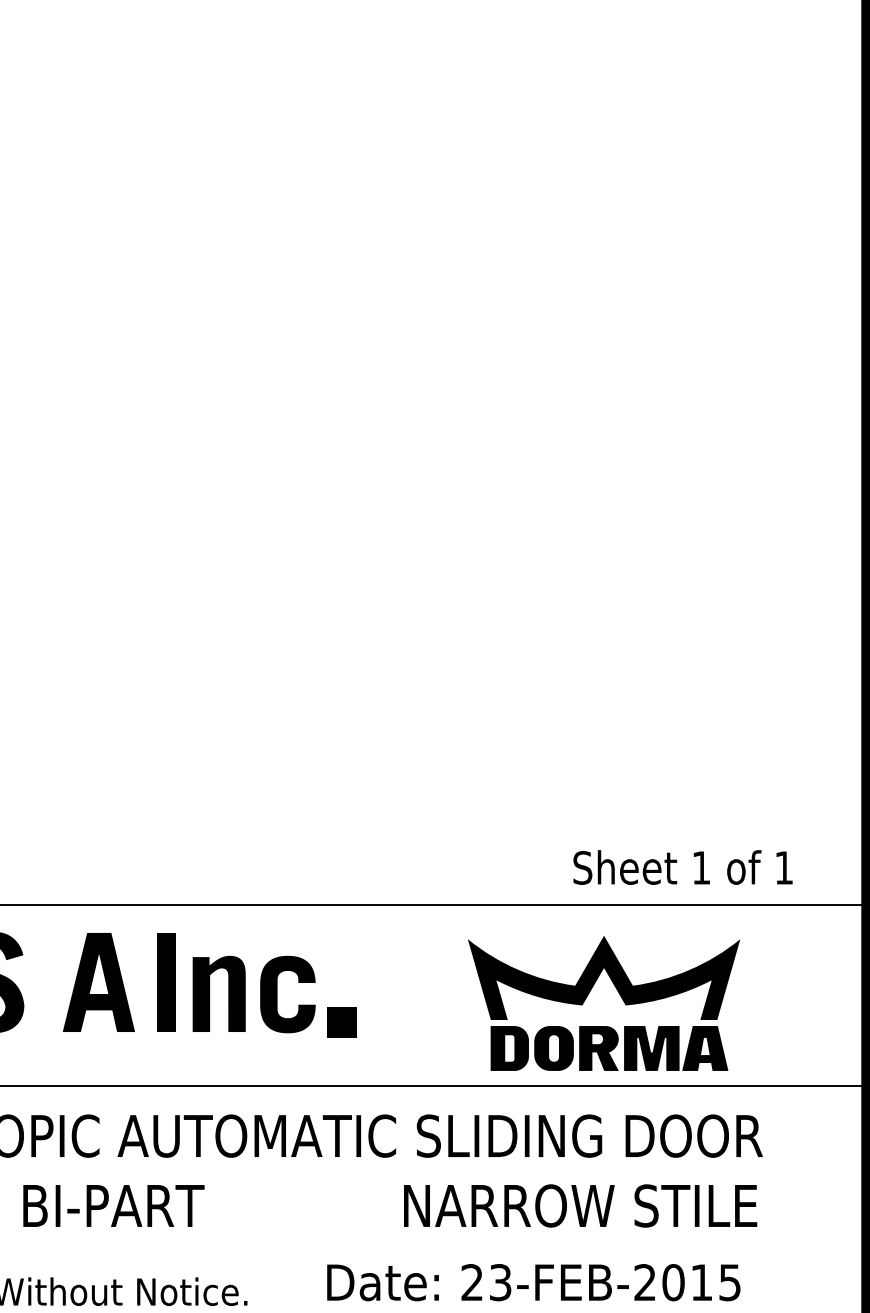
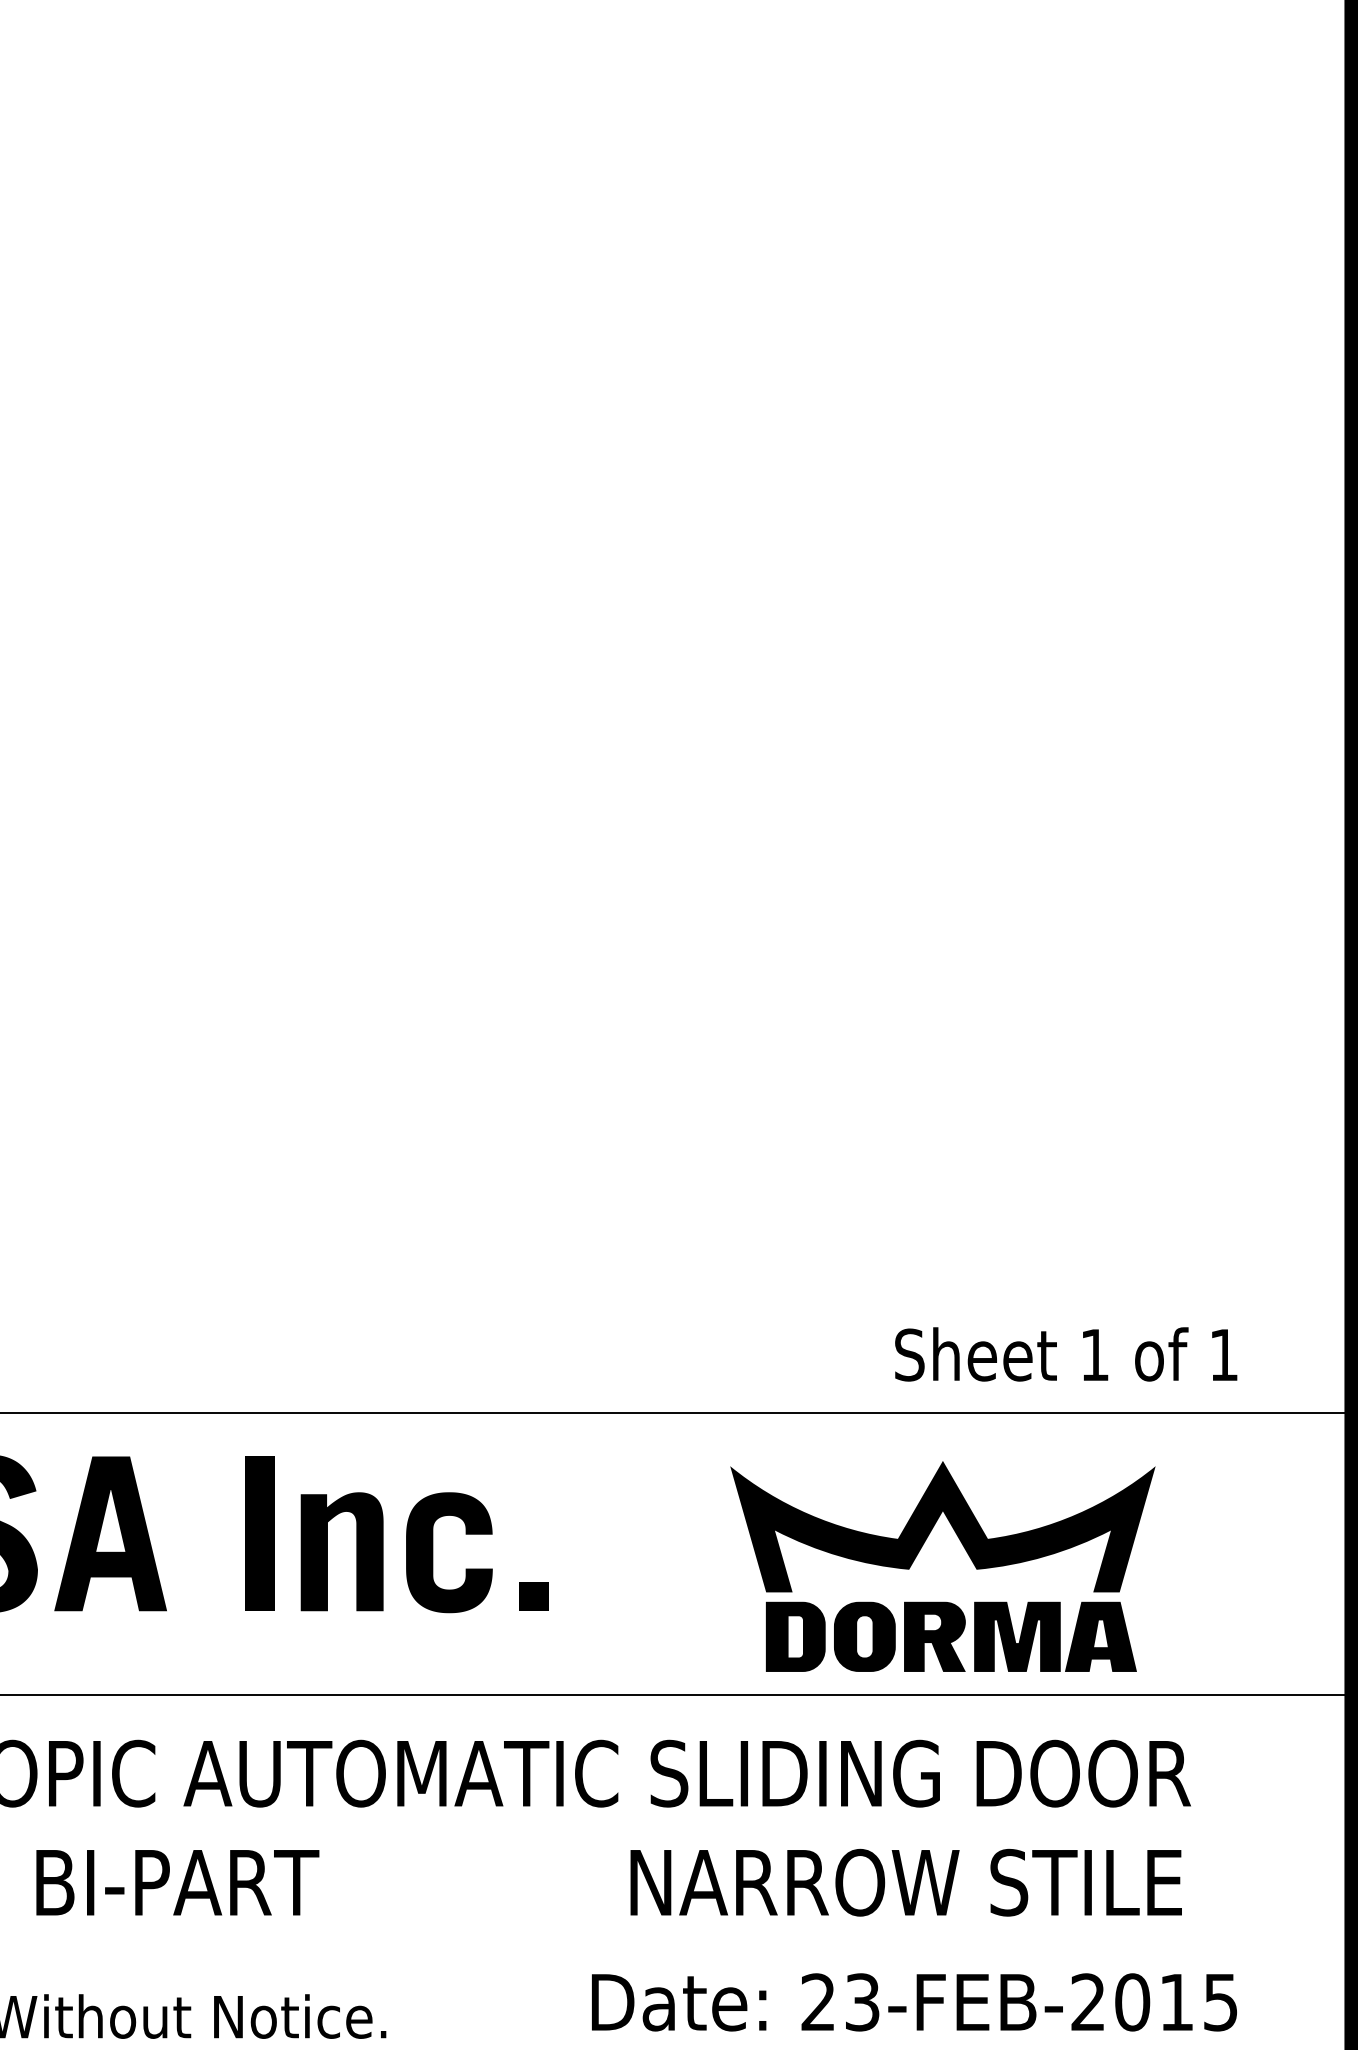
part: (98, 982) -> (110, 1533), moved
part: (342, 1022) -> (534, 1596), size x0.62
text: (533, 1282) -> (913, 2002), moved

